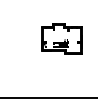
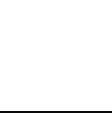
part: (61, 38) -> (70, 43), removed

